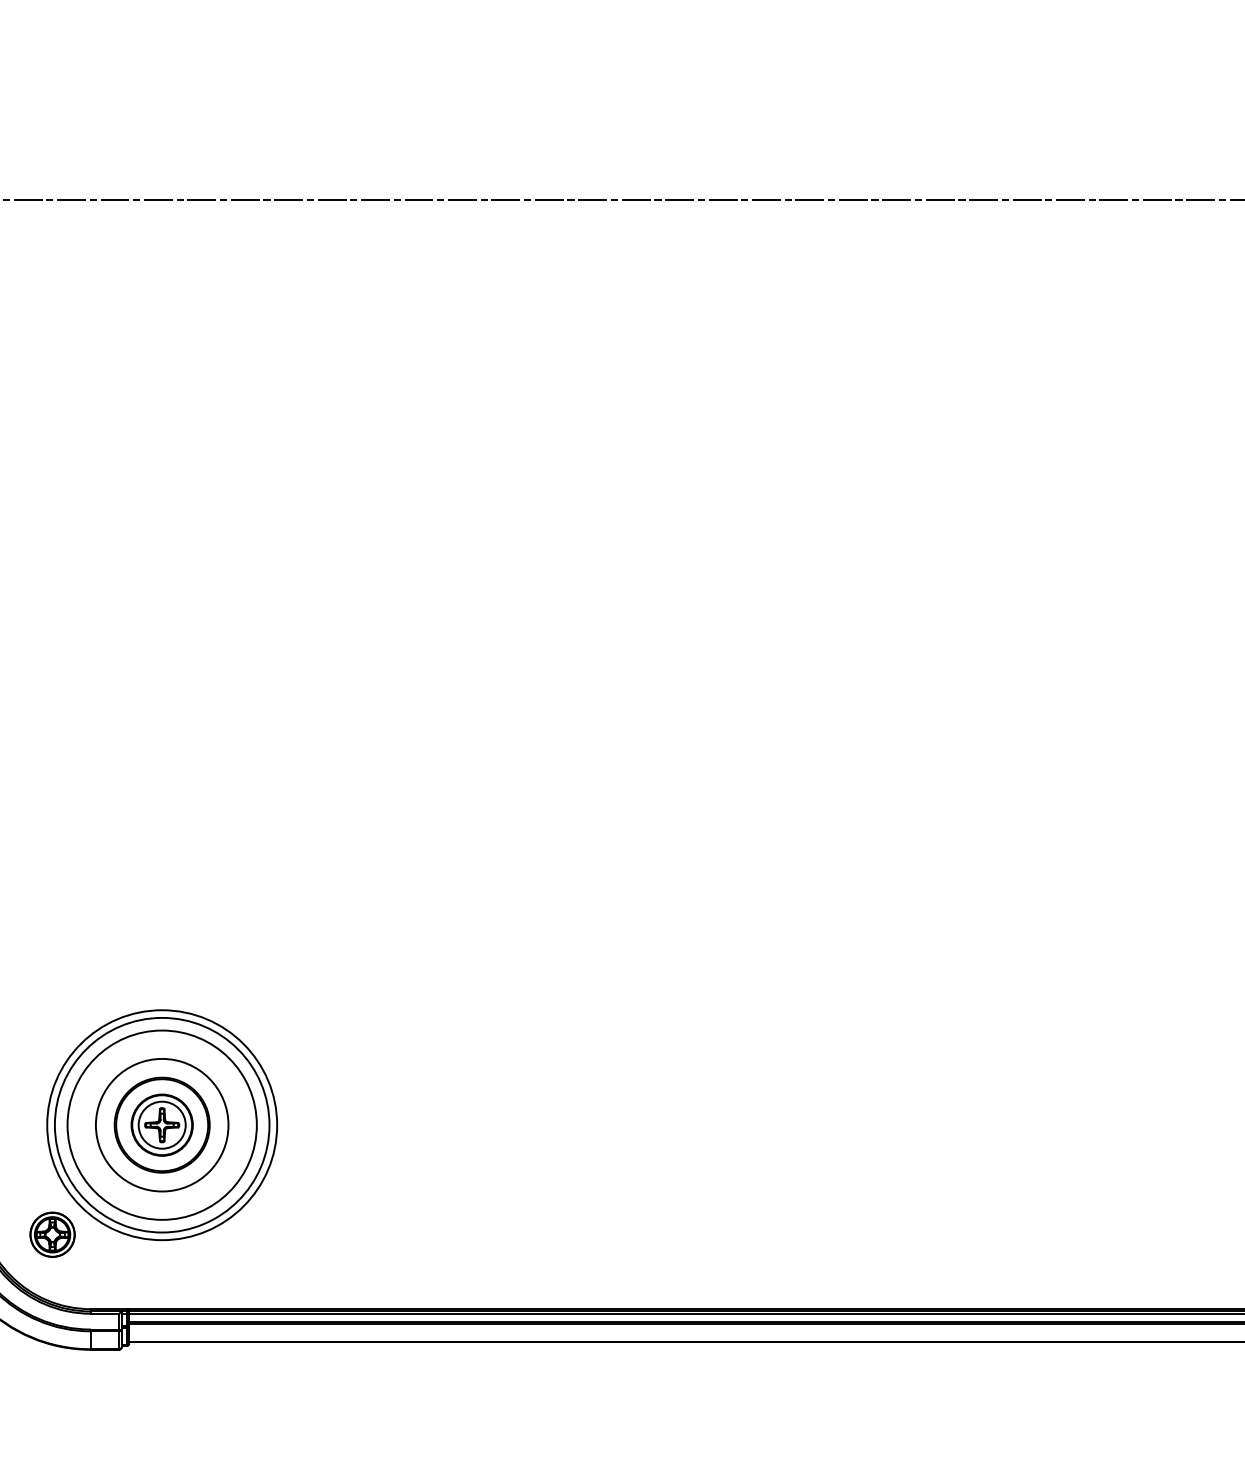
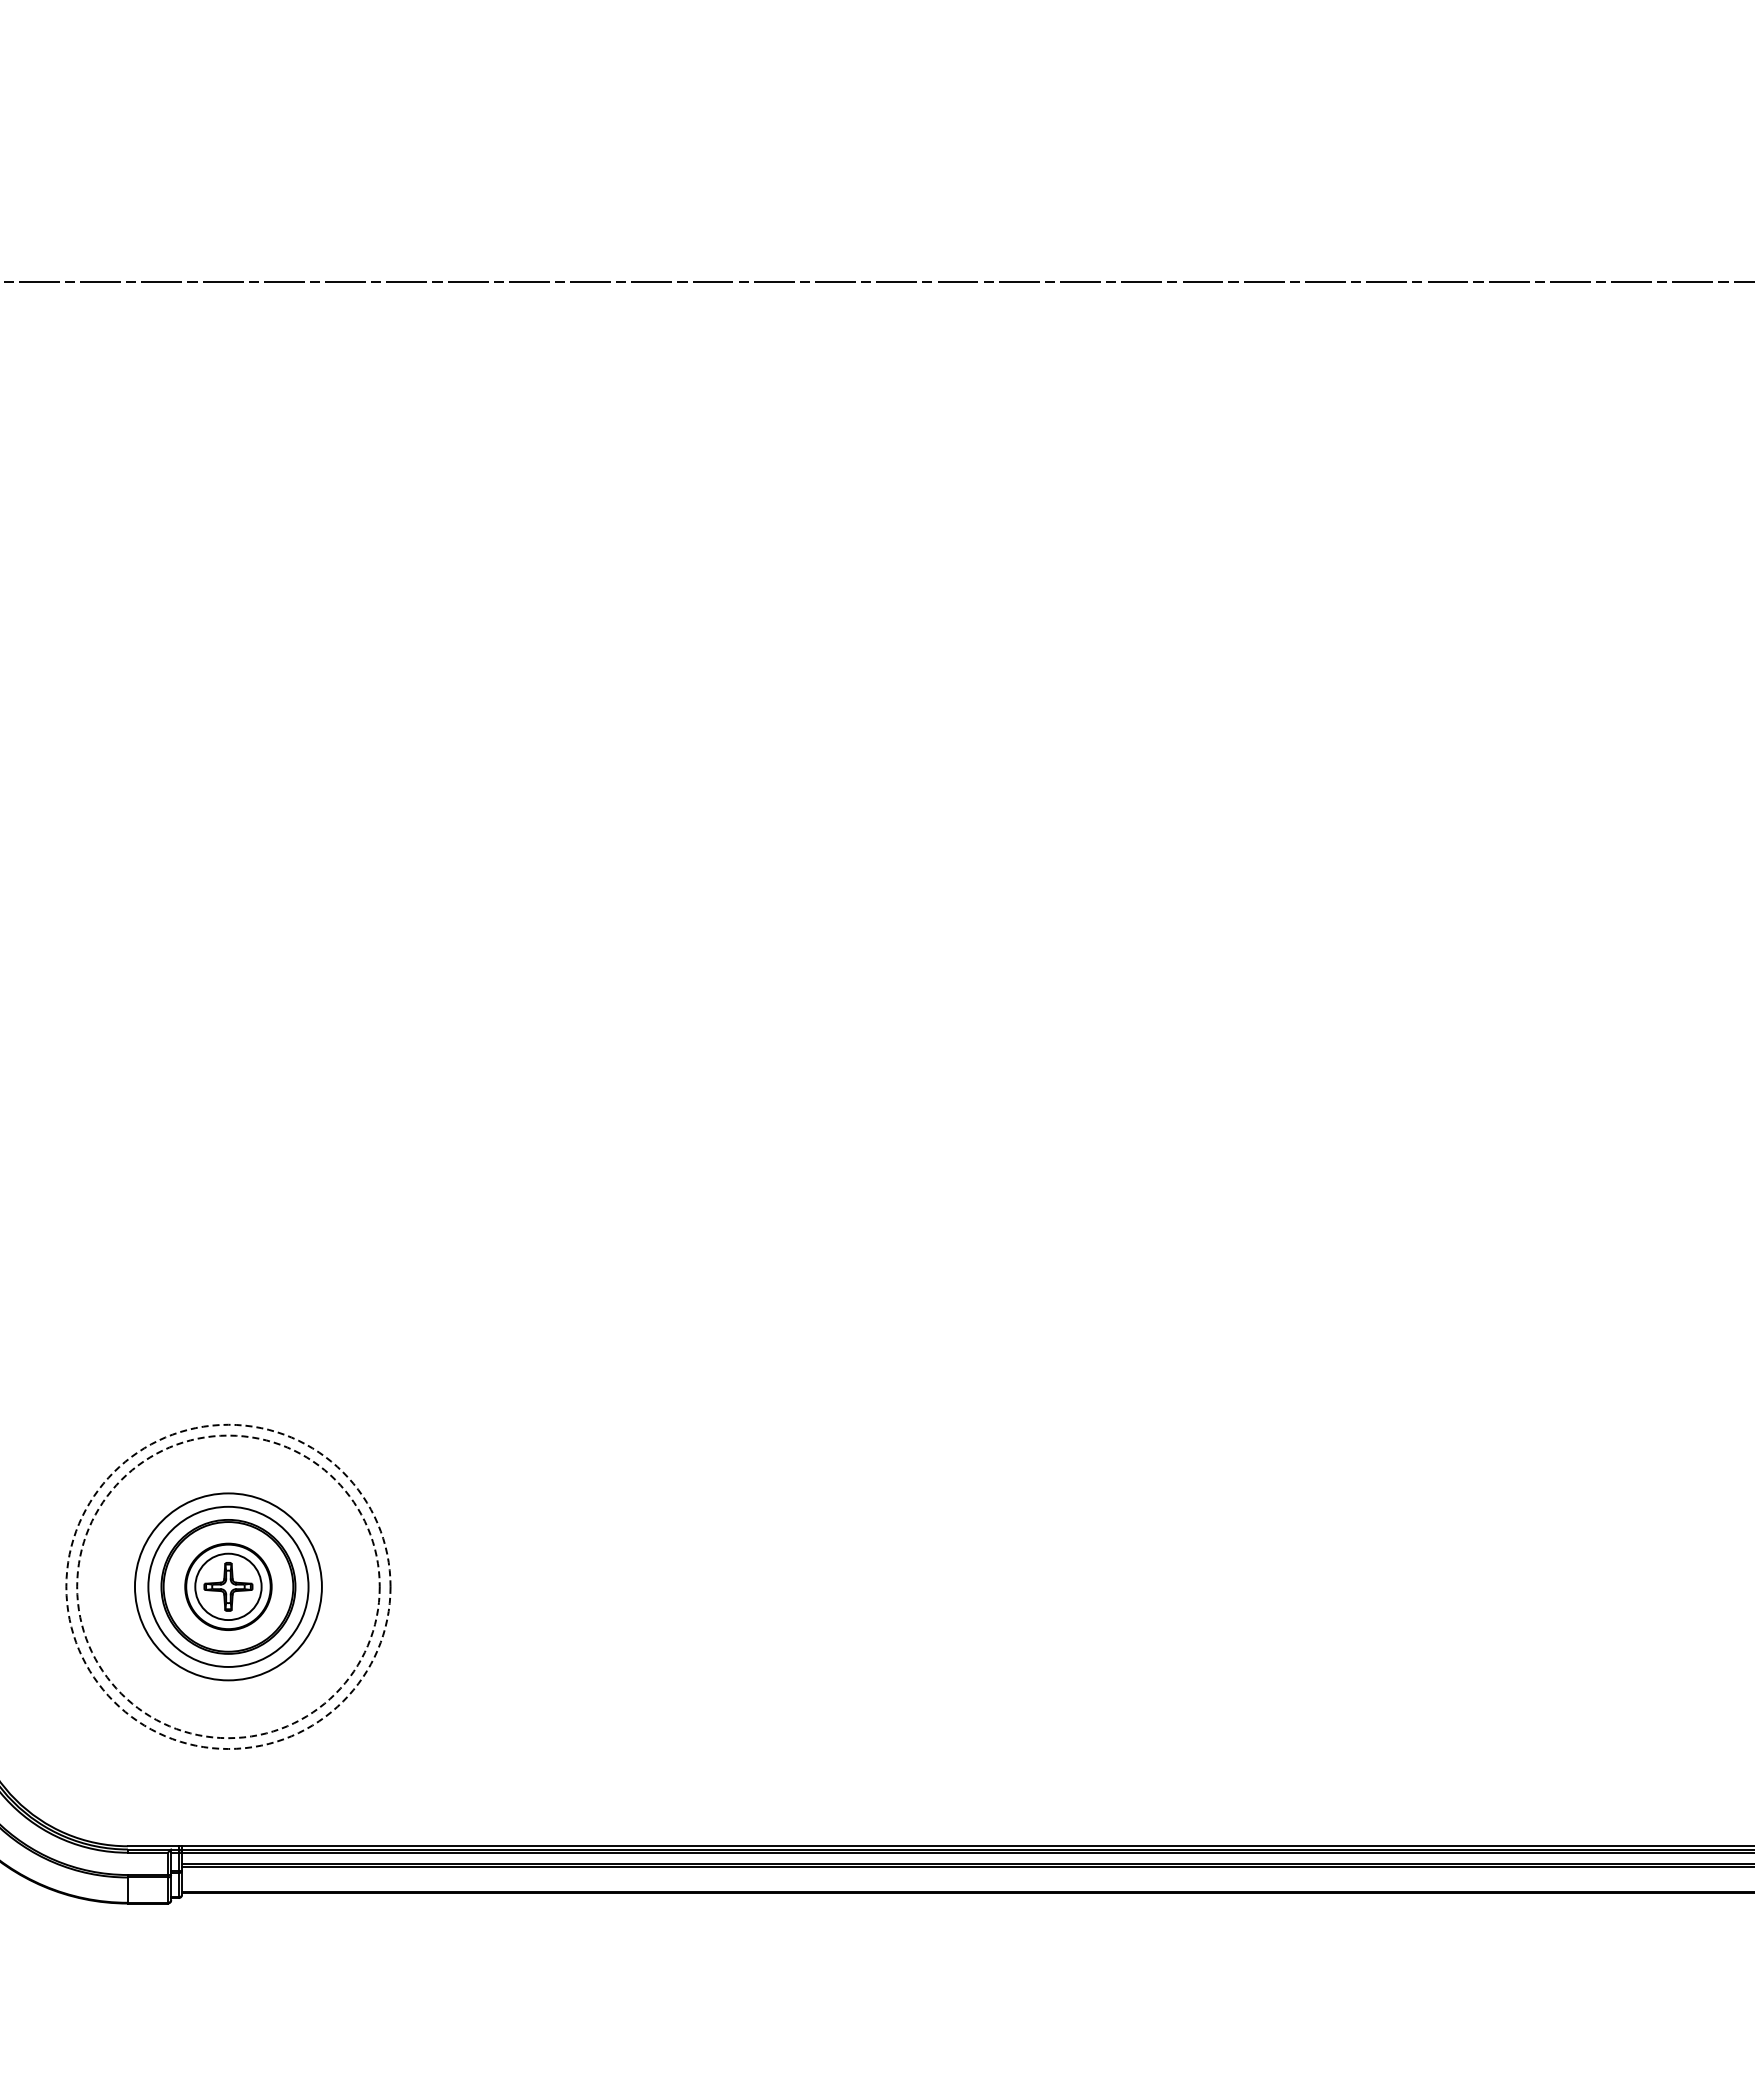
circle: (162, 1124) -> (228, 1586), size x0.6
circle: (162, 1124) -> (228, 1586), solid -> dashed
circle: (162, 1124) -> (228, 1586), solid -> dashed
part: (52, 1234) -> (73, 1741), removed

